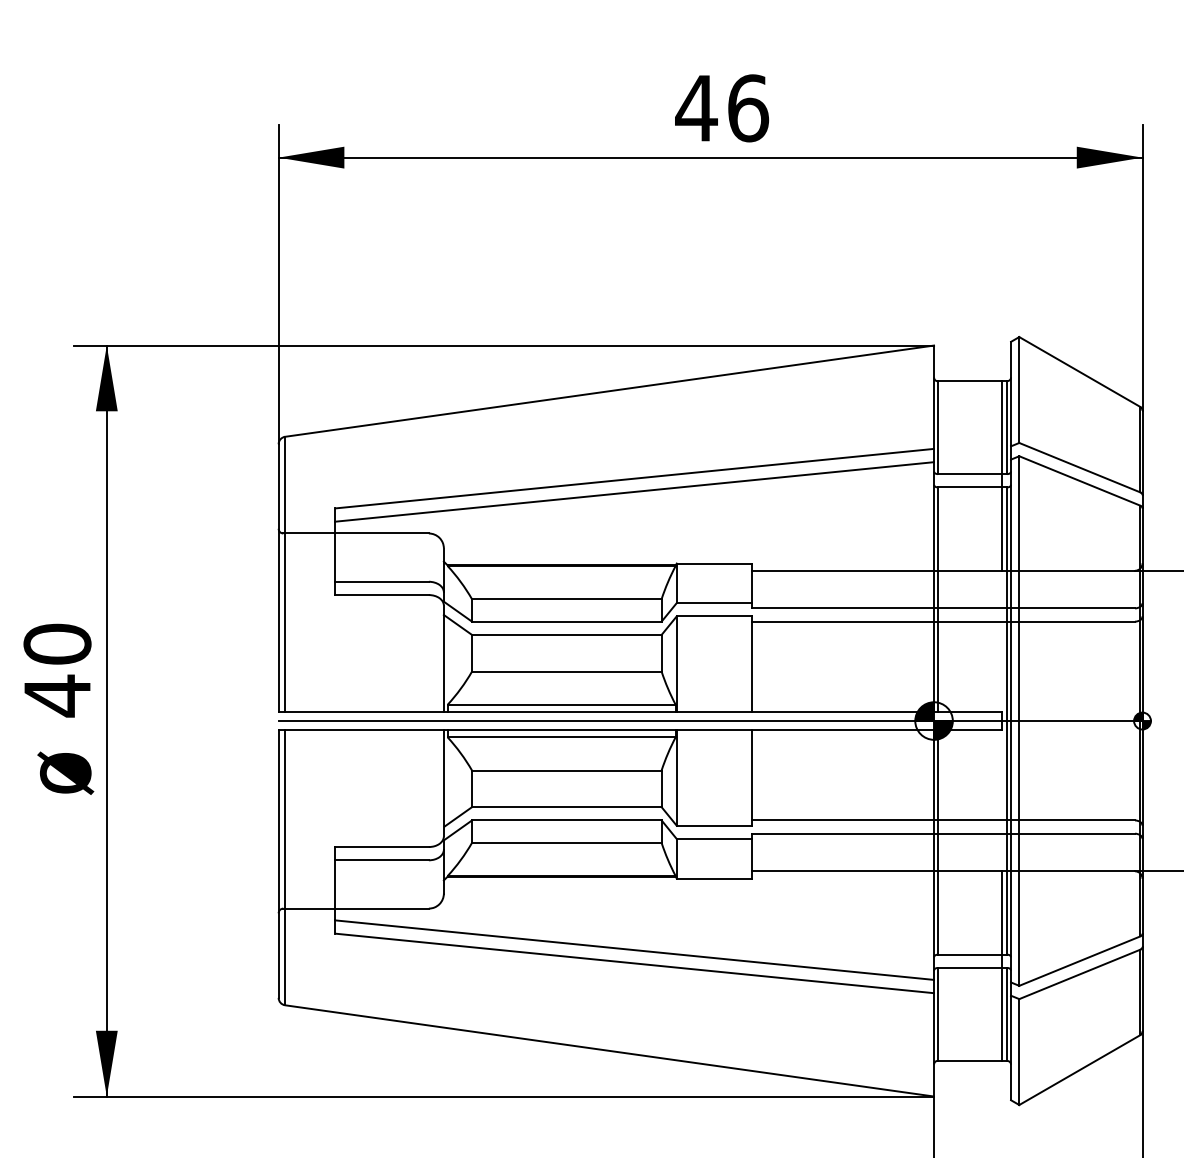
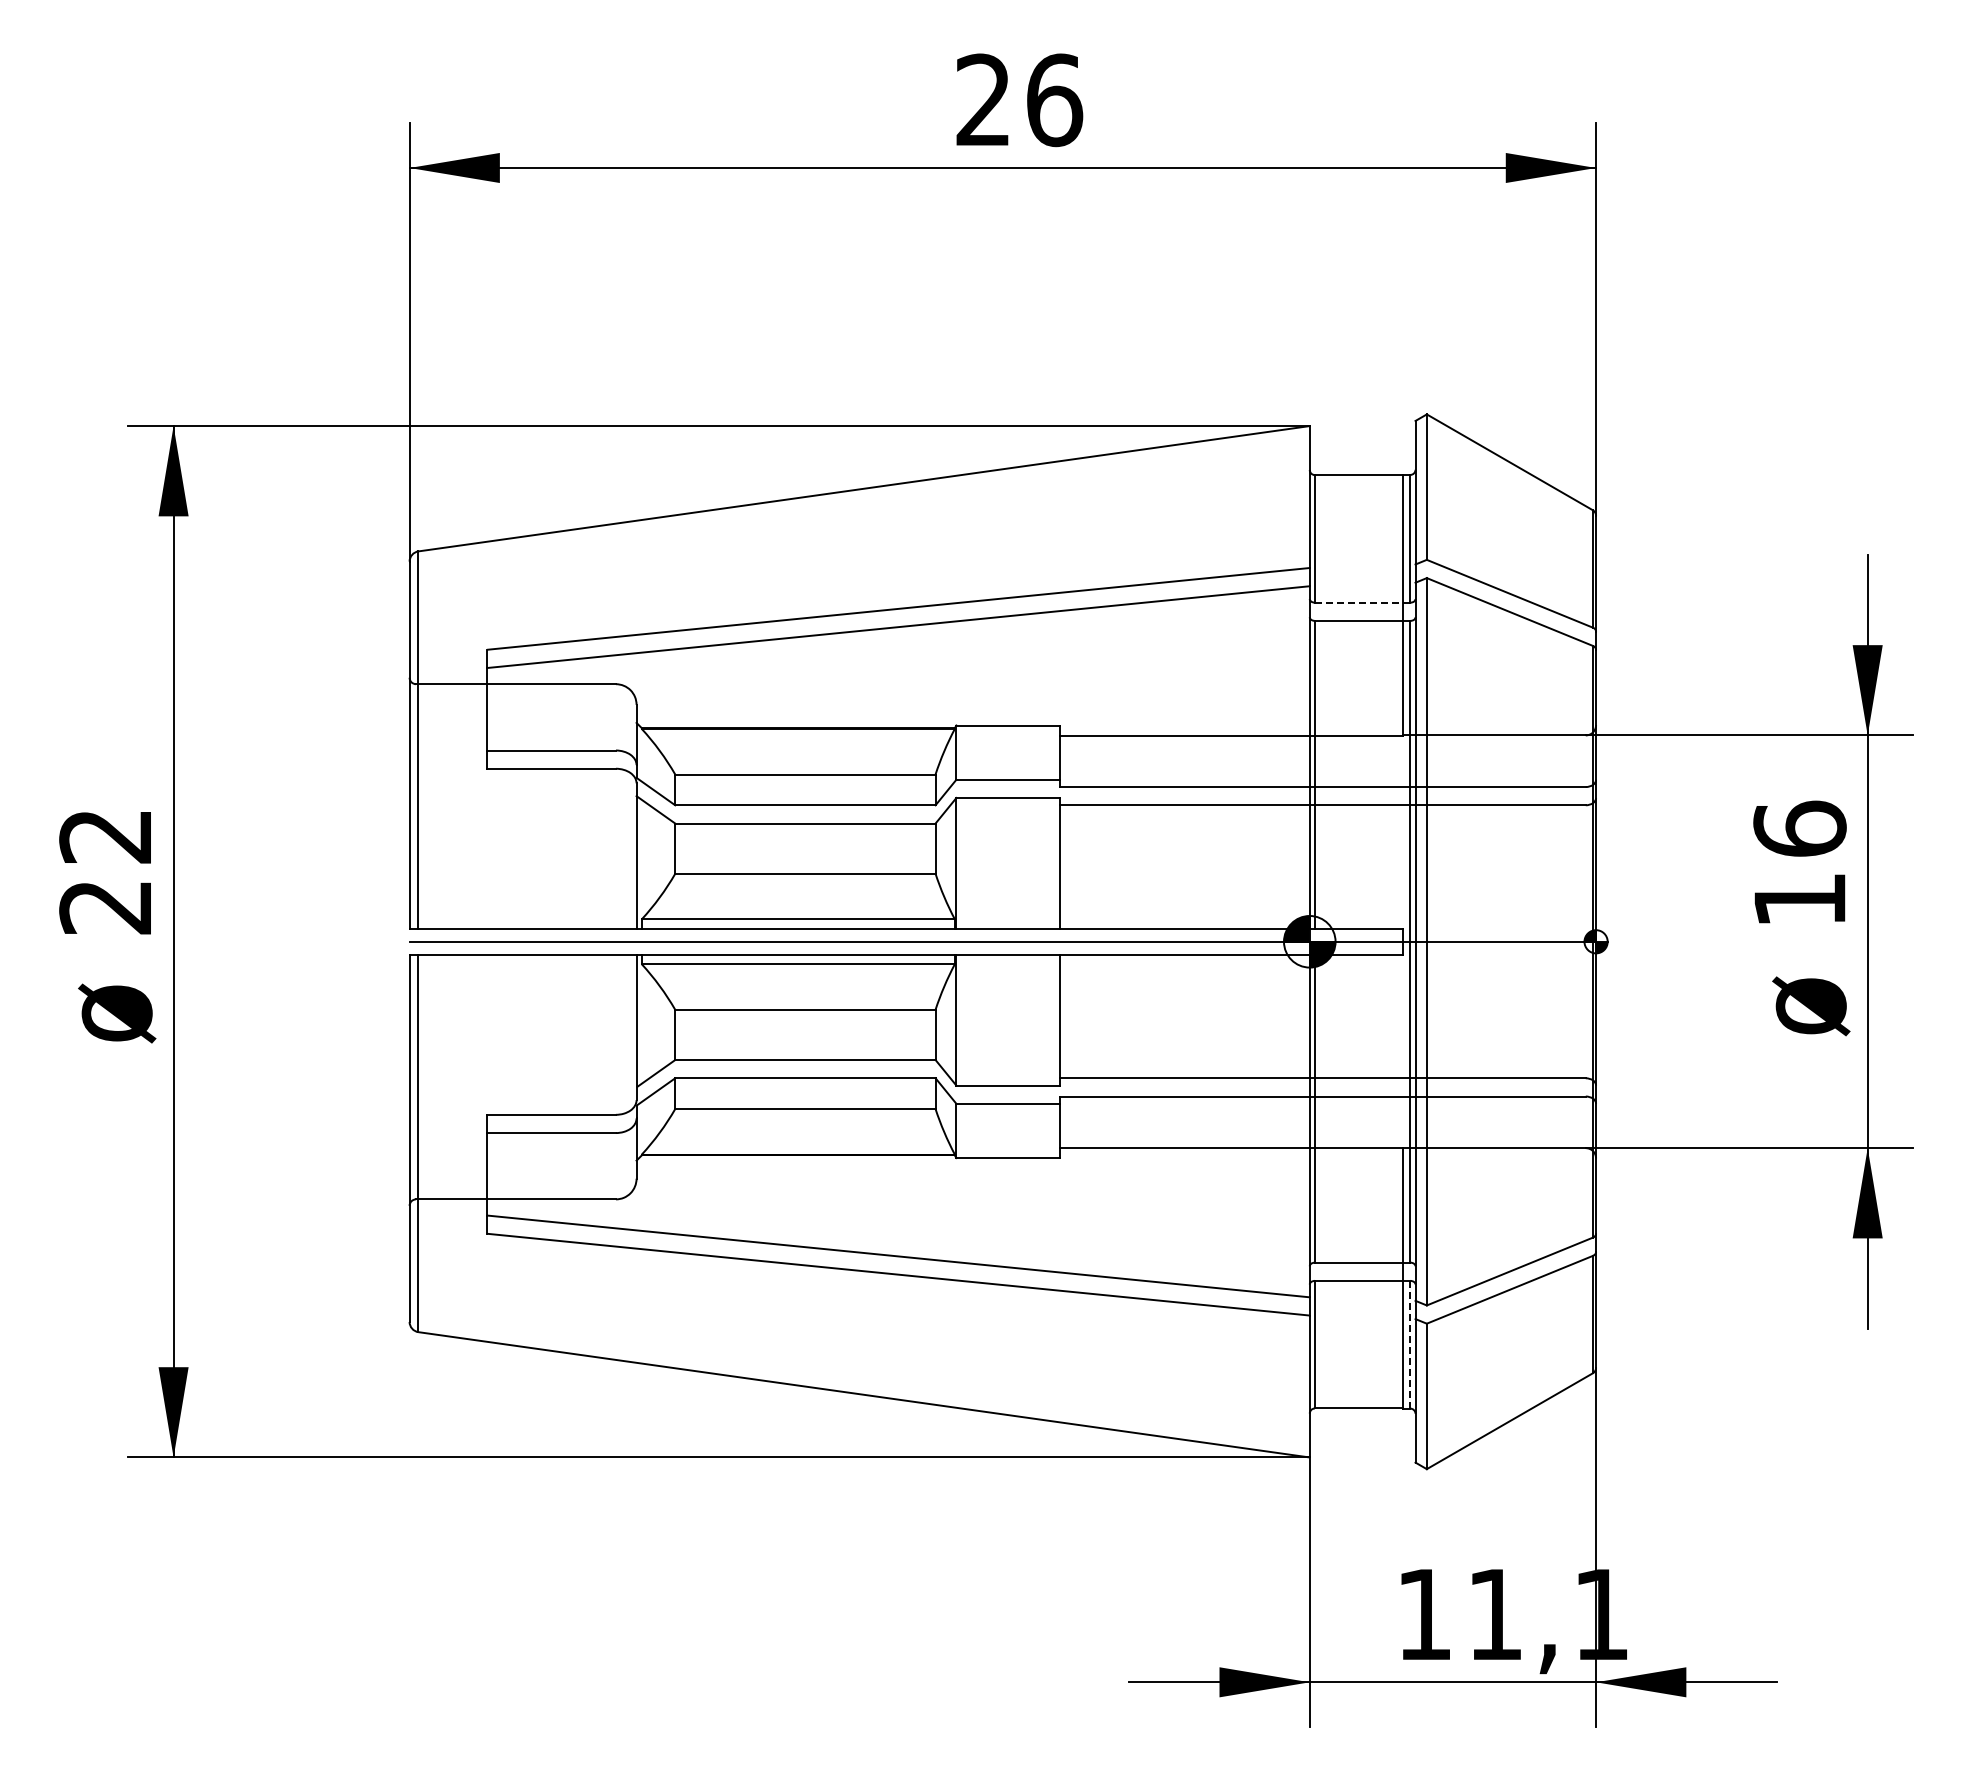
text: (696, 107) -> (983, 99), 46 -> 26
line: (972, 474) -> (1362, 602), solid -> dashed
text: (57, 670) -> (105, 872), 40 -> 22
line: (1007, 1014) -> (1410, 1344), solid -> dashed

